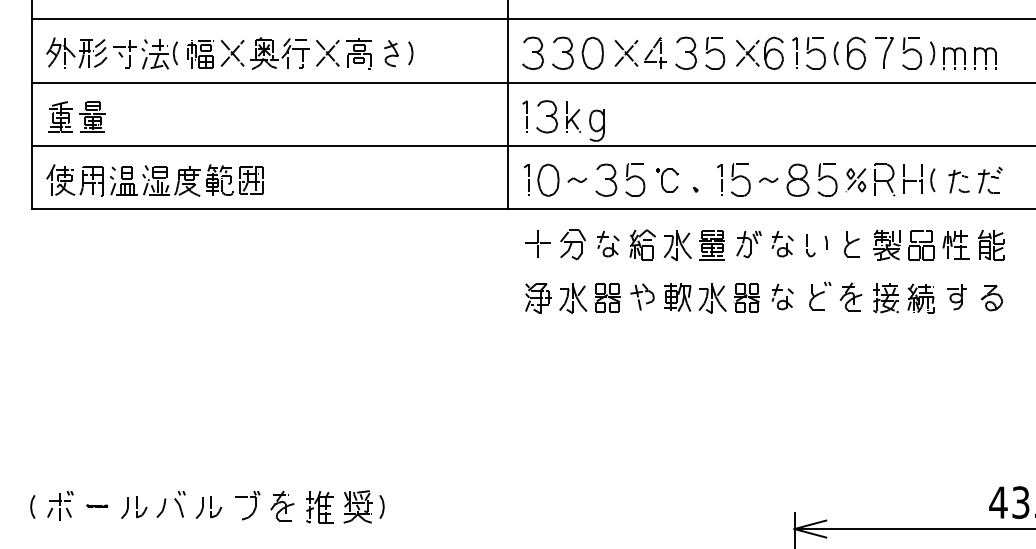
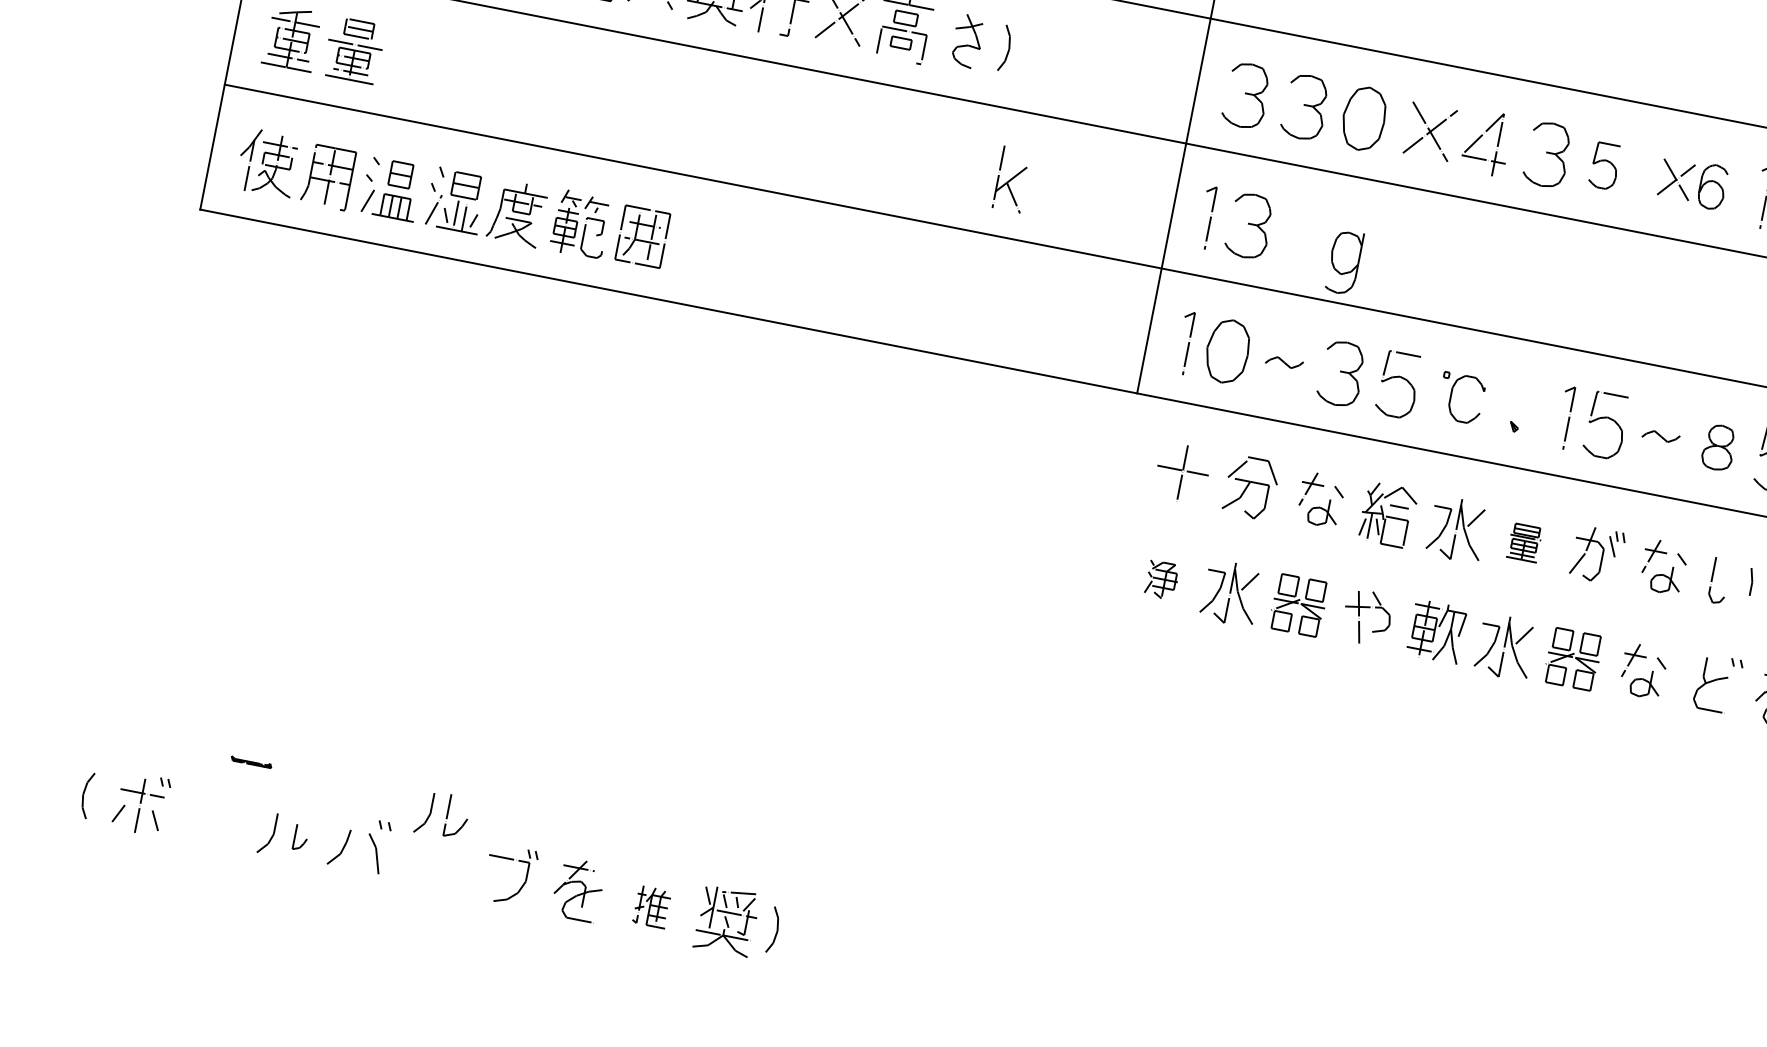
part: (759, 52) -> (1692, 181), size x0.7
part: (715, 53) -> (1605, 166), size x0.7
part: (573, 116) -> (1012, 178), moved
part: (797, 179) -> (1718, 446), size x0.7
part: (711, 245) -> (1523, 542), size x0.6
part: (538, 298) -> (1162, 580), size x0.6
line: (97, 505) -> (252, 761), moved
part: (141, 507) -> (300, 838), size x0.6
part: (209, 507) -> (443, 815), moved
part: (319, 507) -> (650, 907), size x0.6

